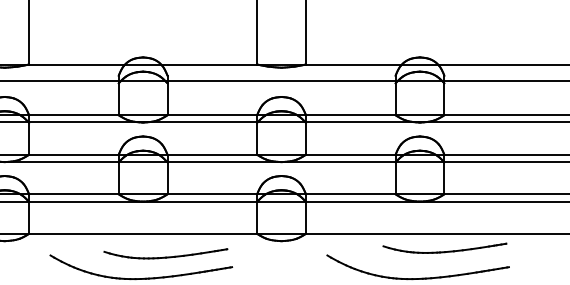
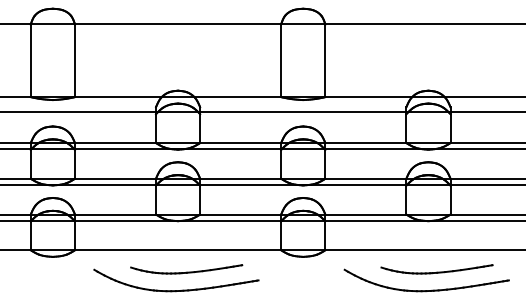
part: (444, 248) -> (436, 269), moved
part: (165, 253) -> (186, 269), moved

